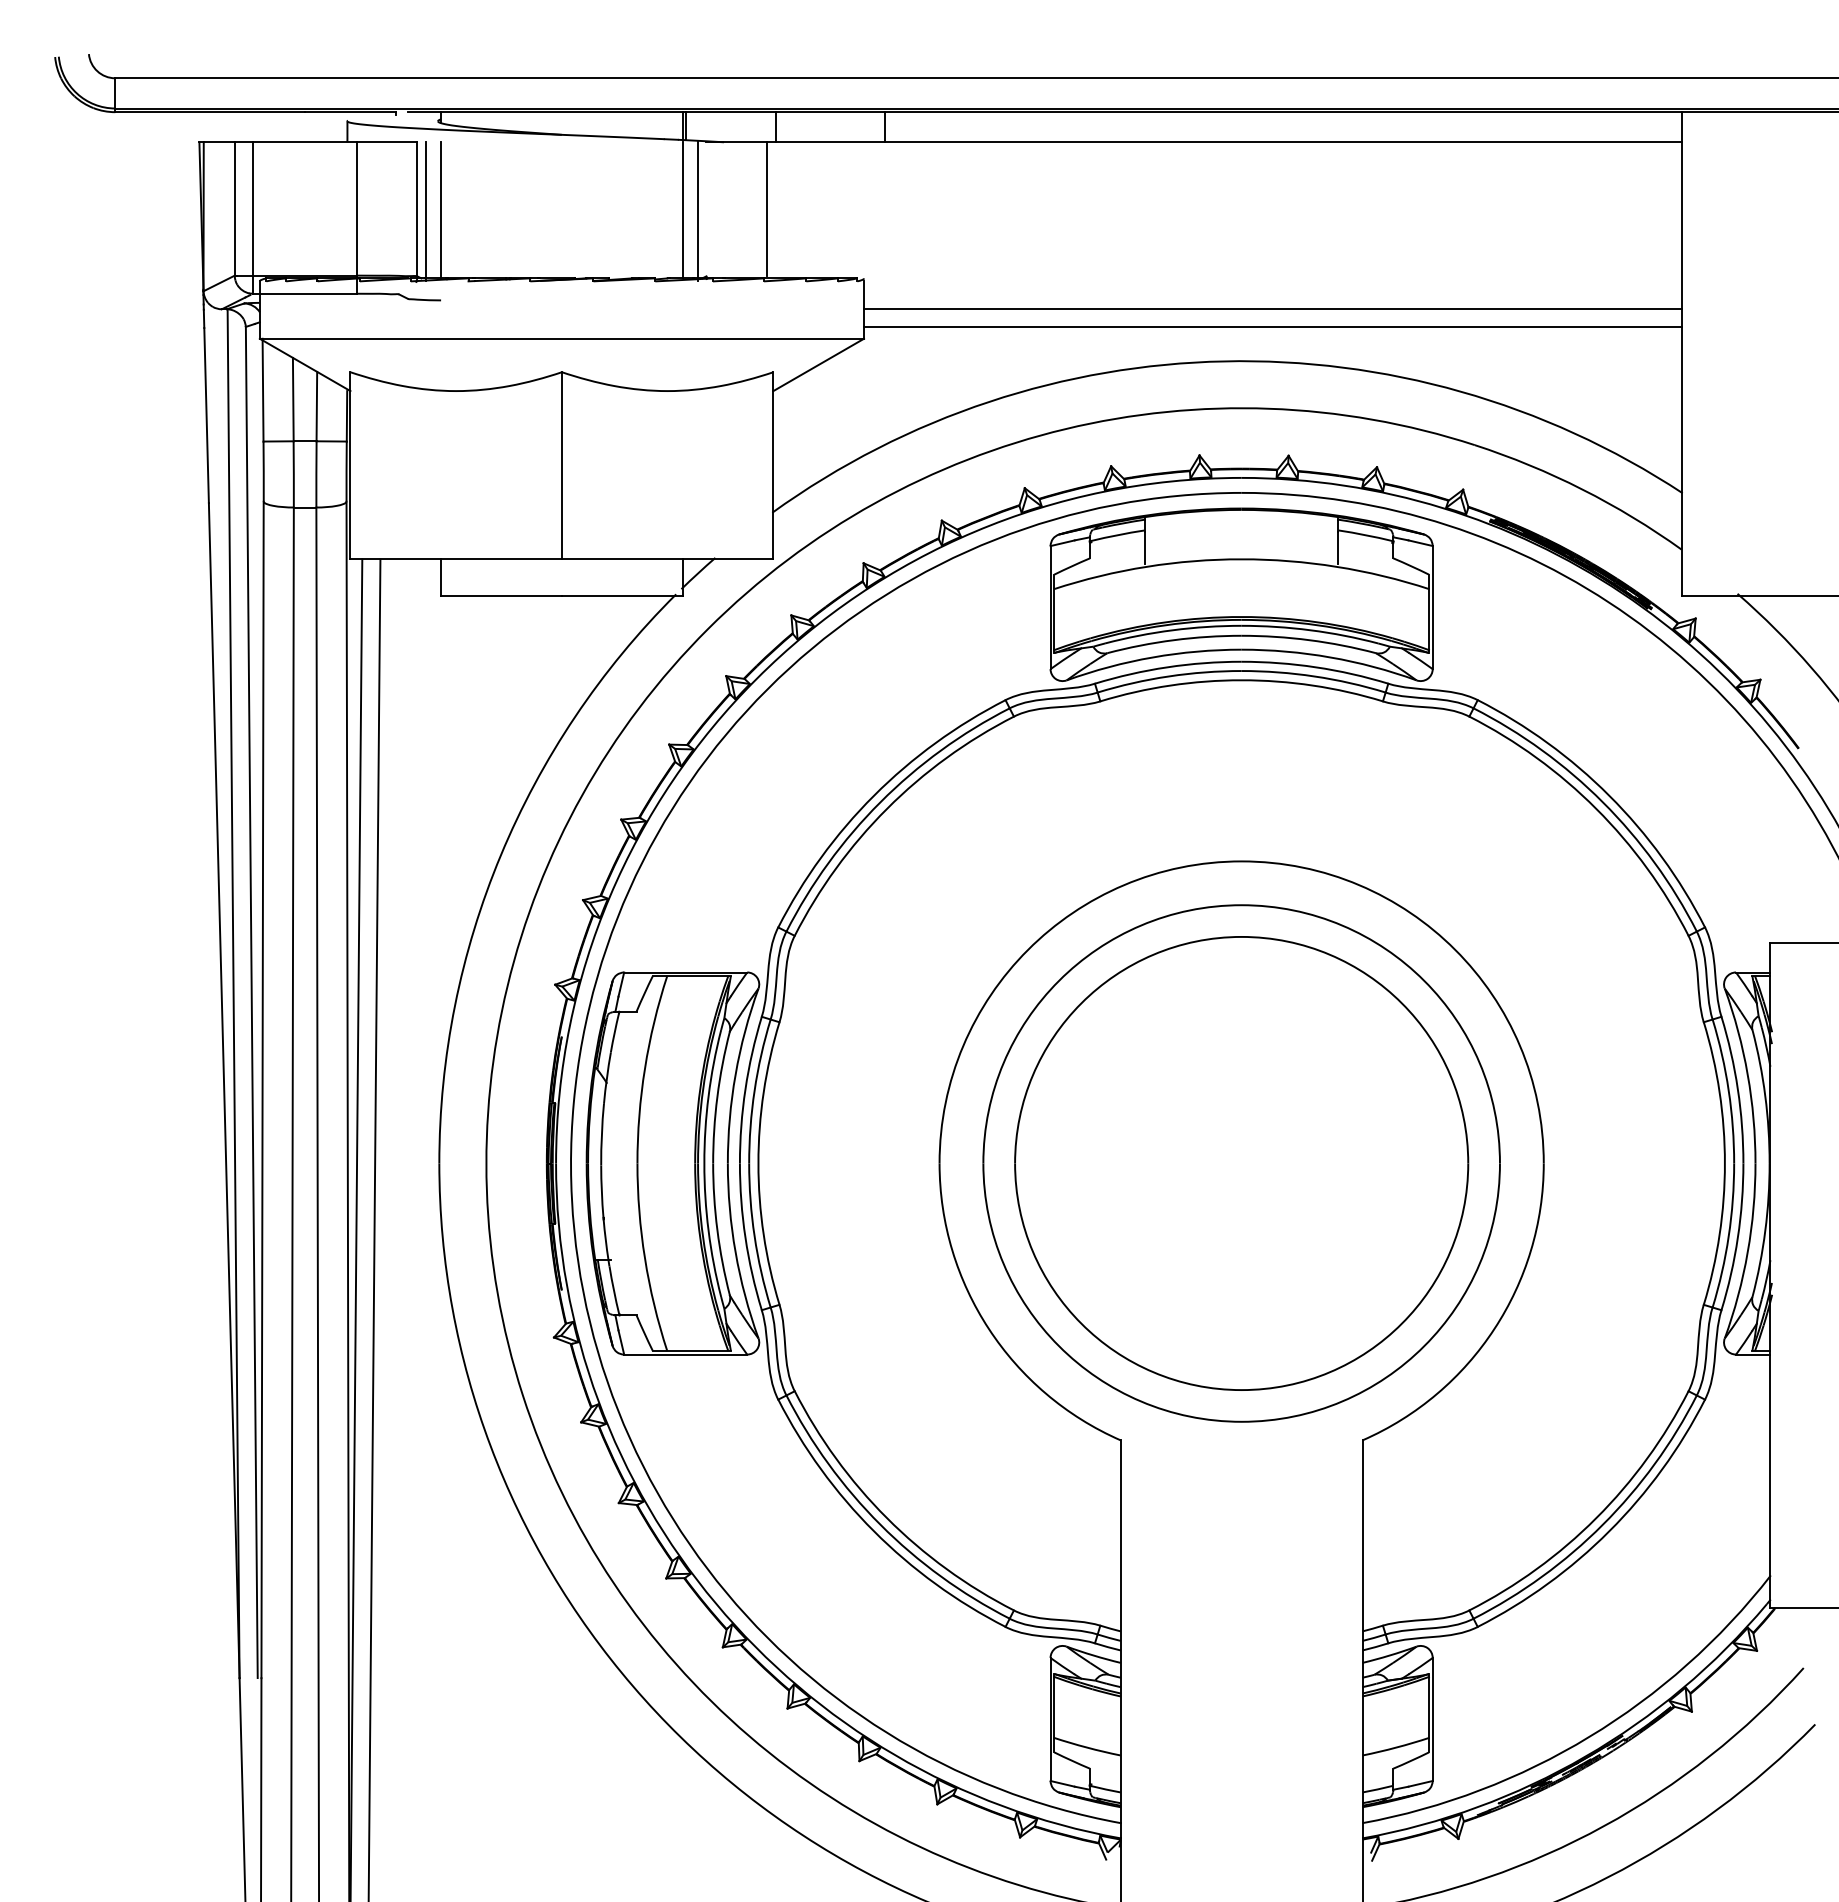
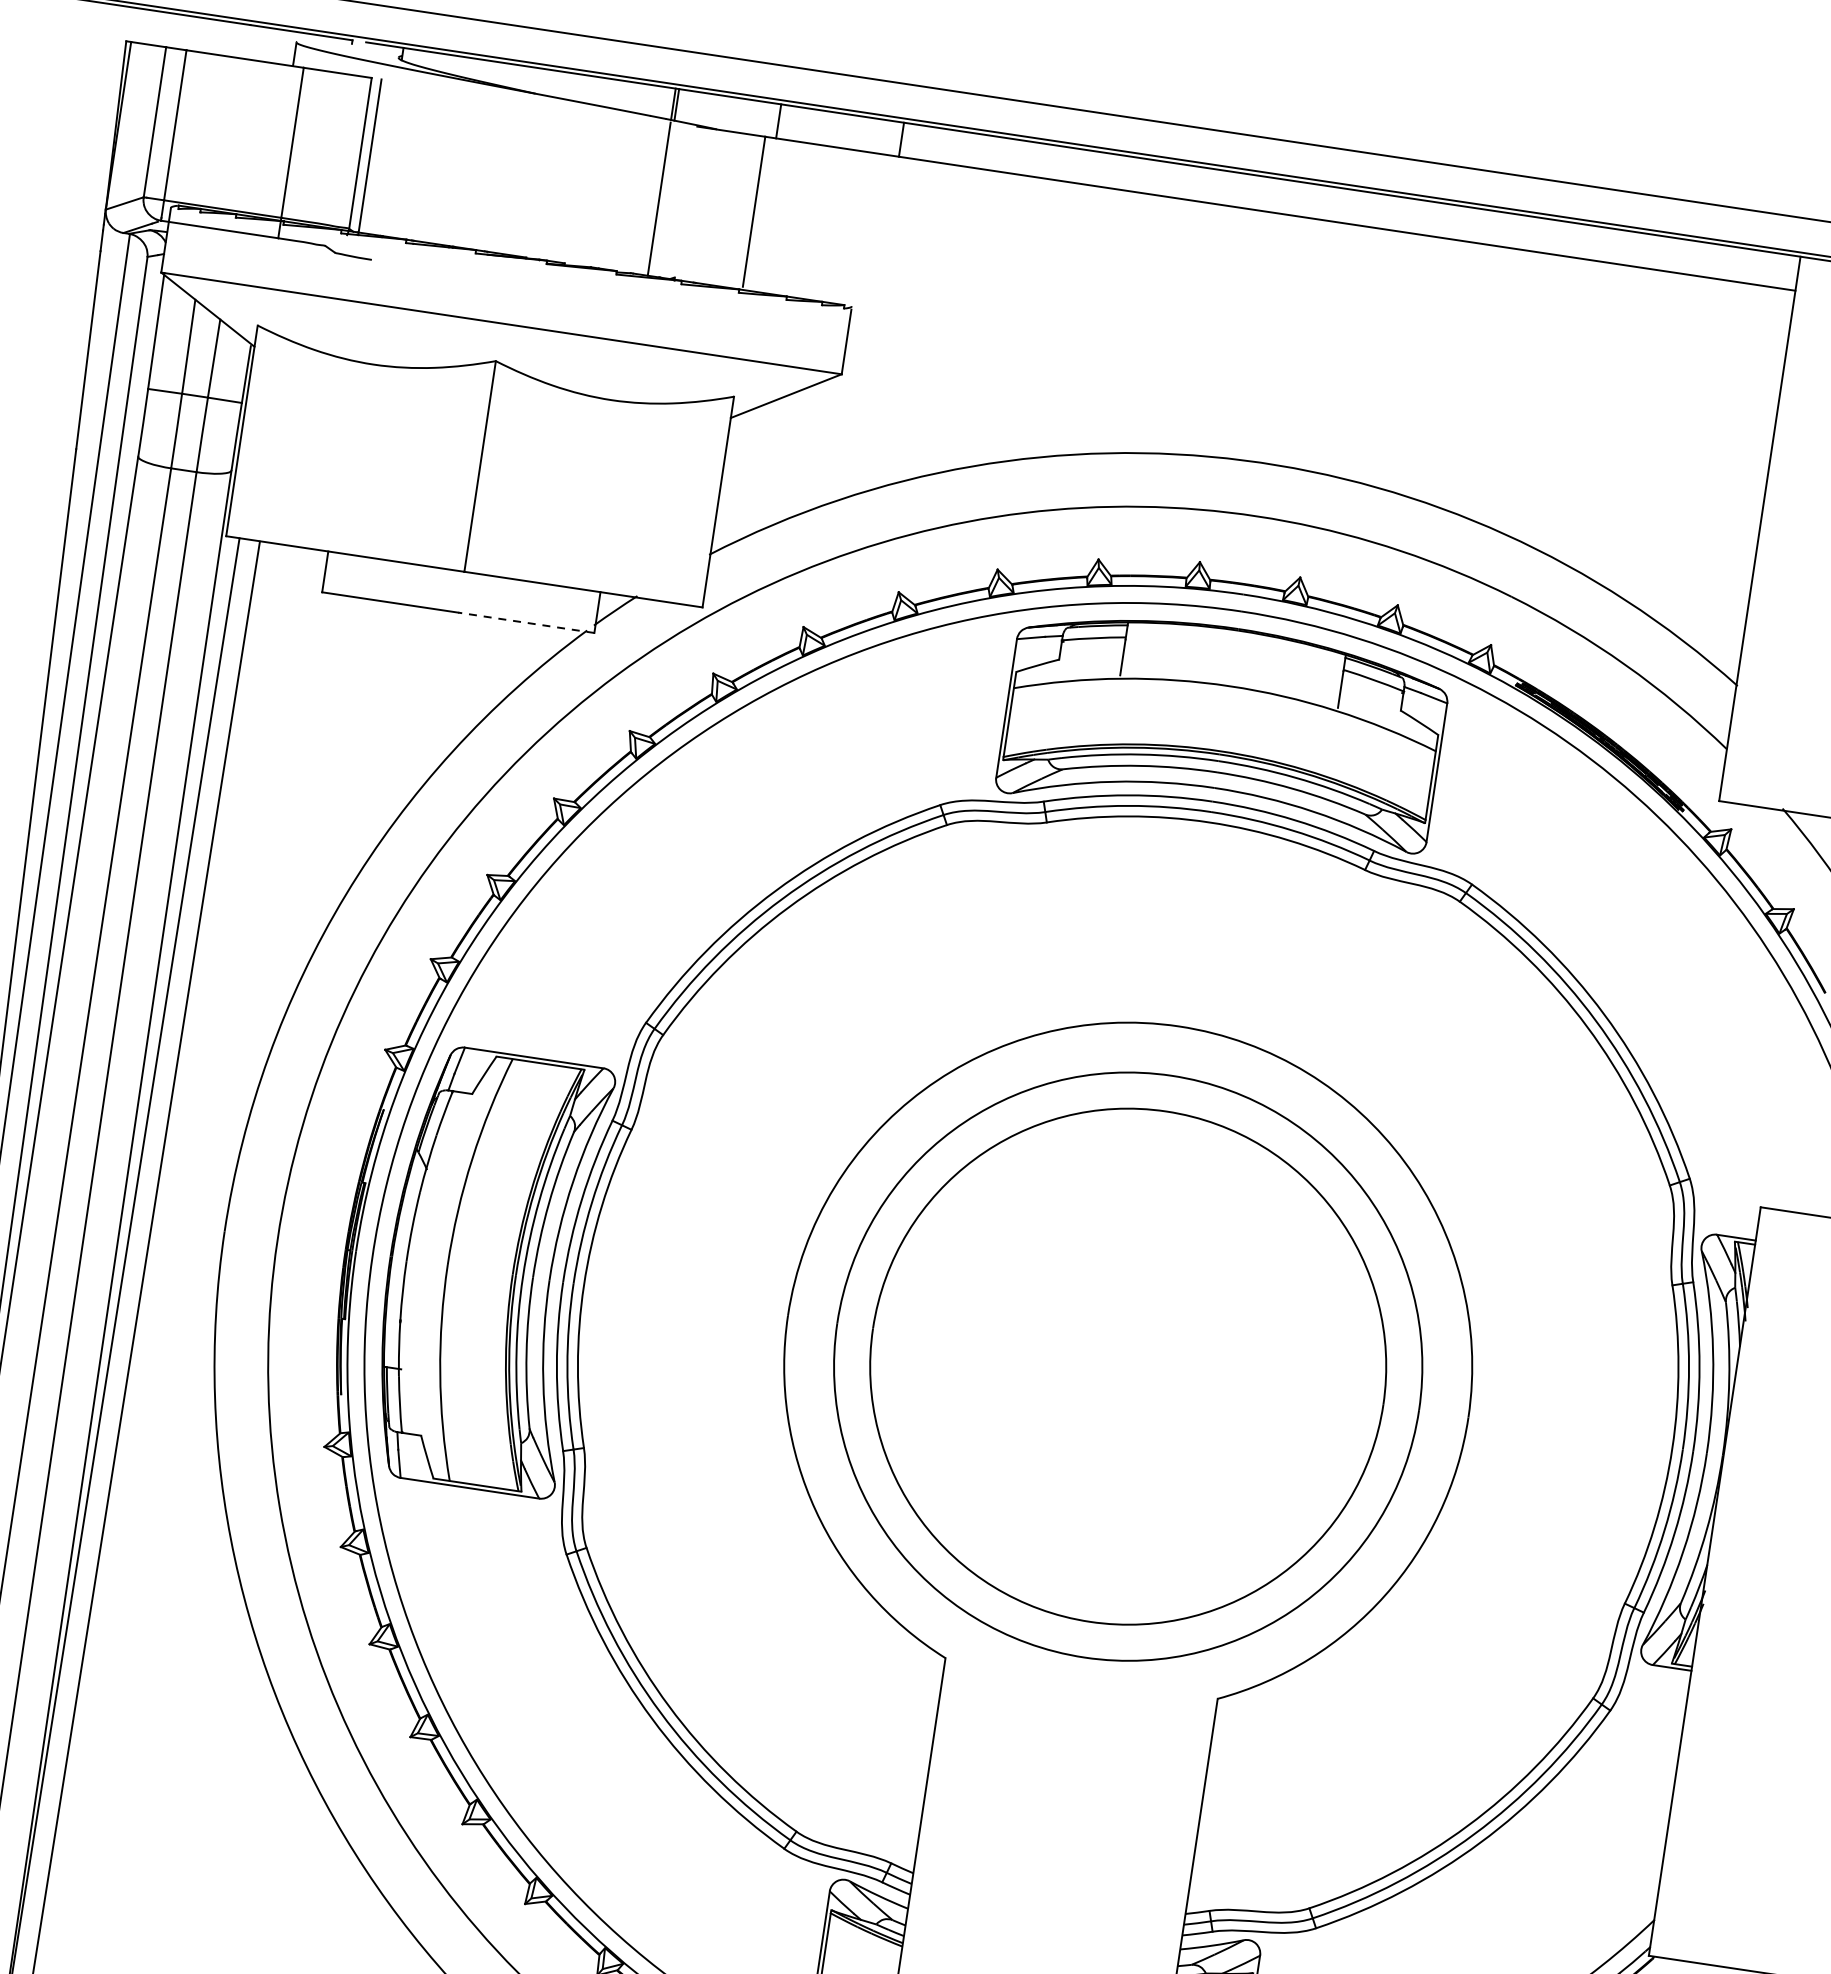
line: (441, 210) -> (387, 158), removed
line: (697, 211) -> (675, 202), removed
line: (1272, 308) -> (1306, 408), removed
line: (1272, 327) -> (1303, 430), removed
line: (621, 595) -> (525, 622), solid -> dashed

